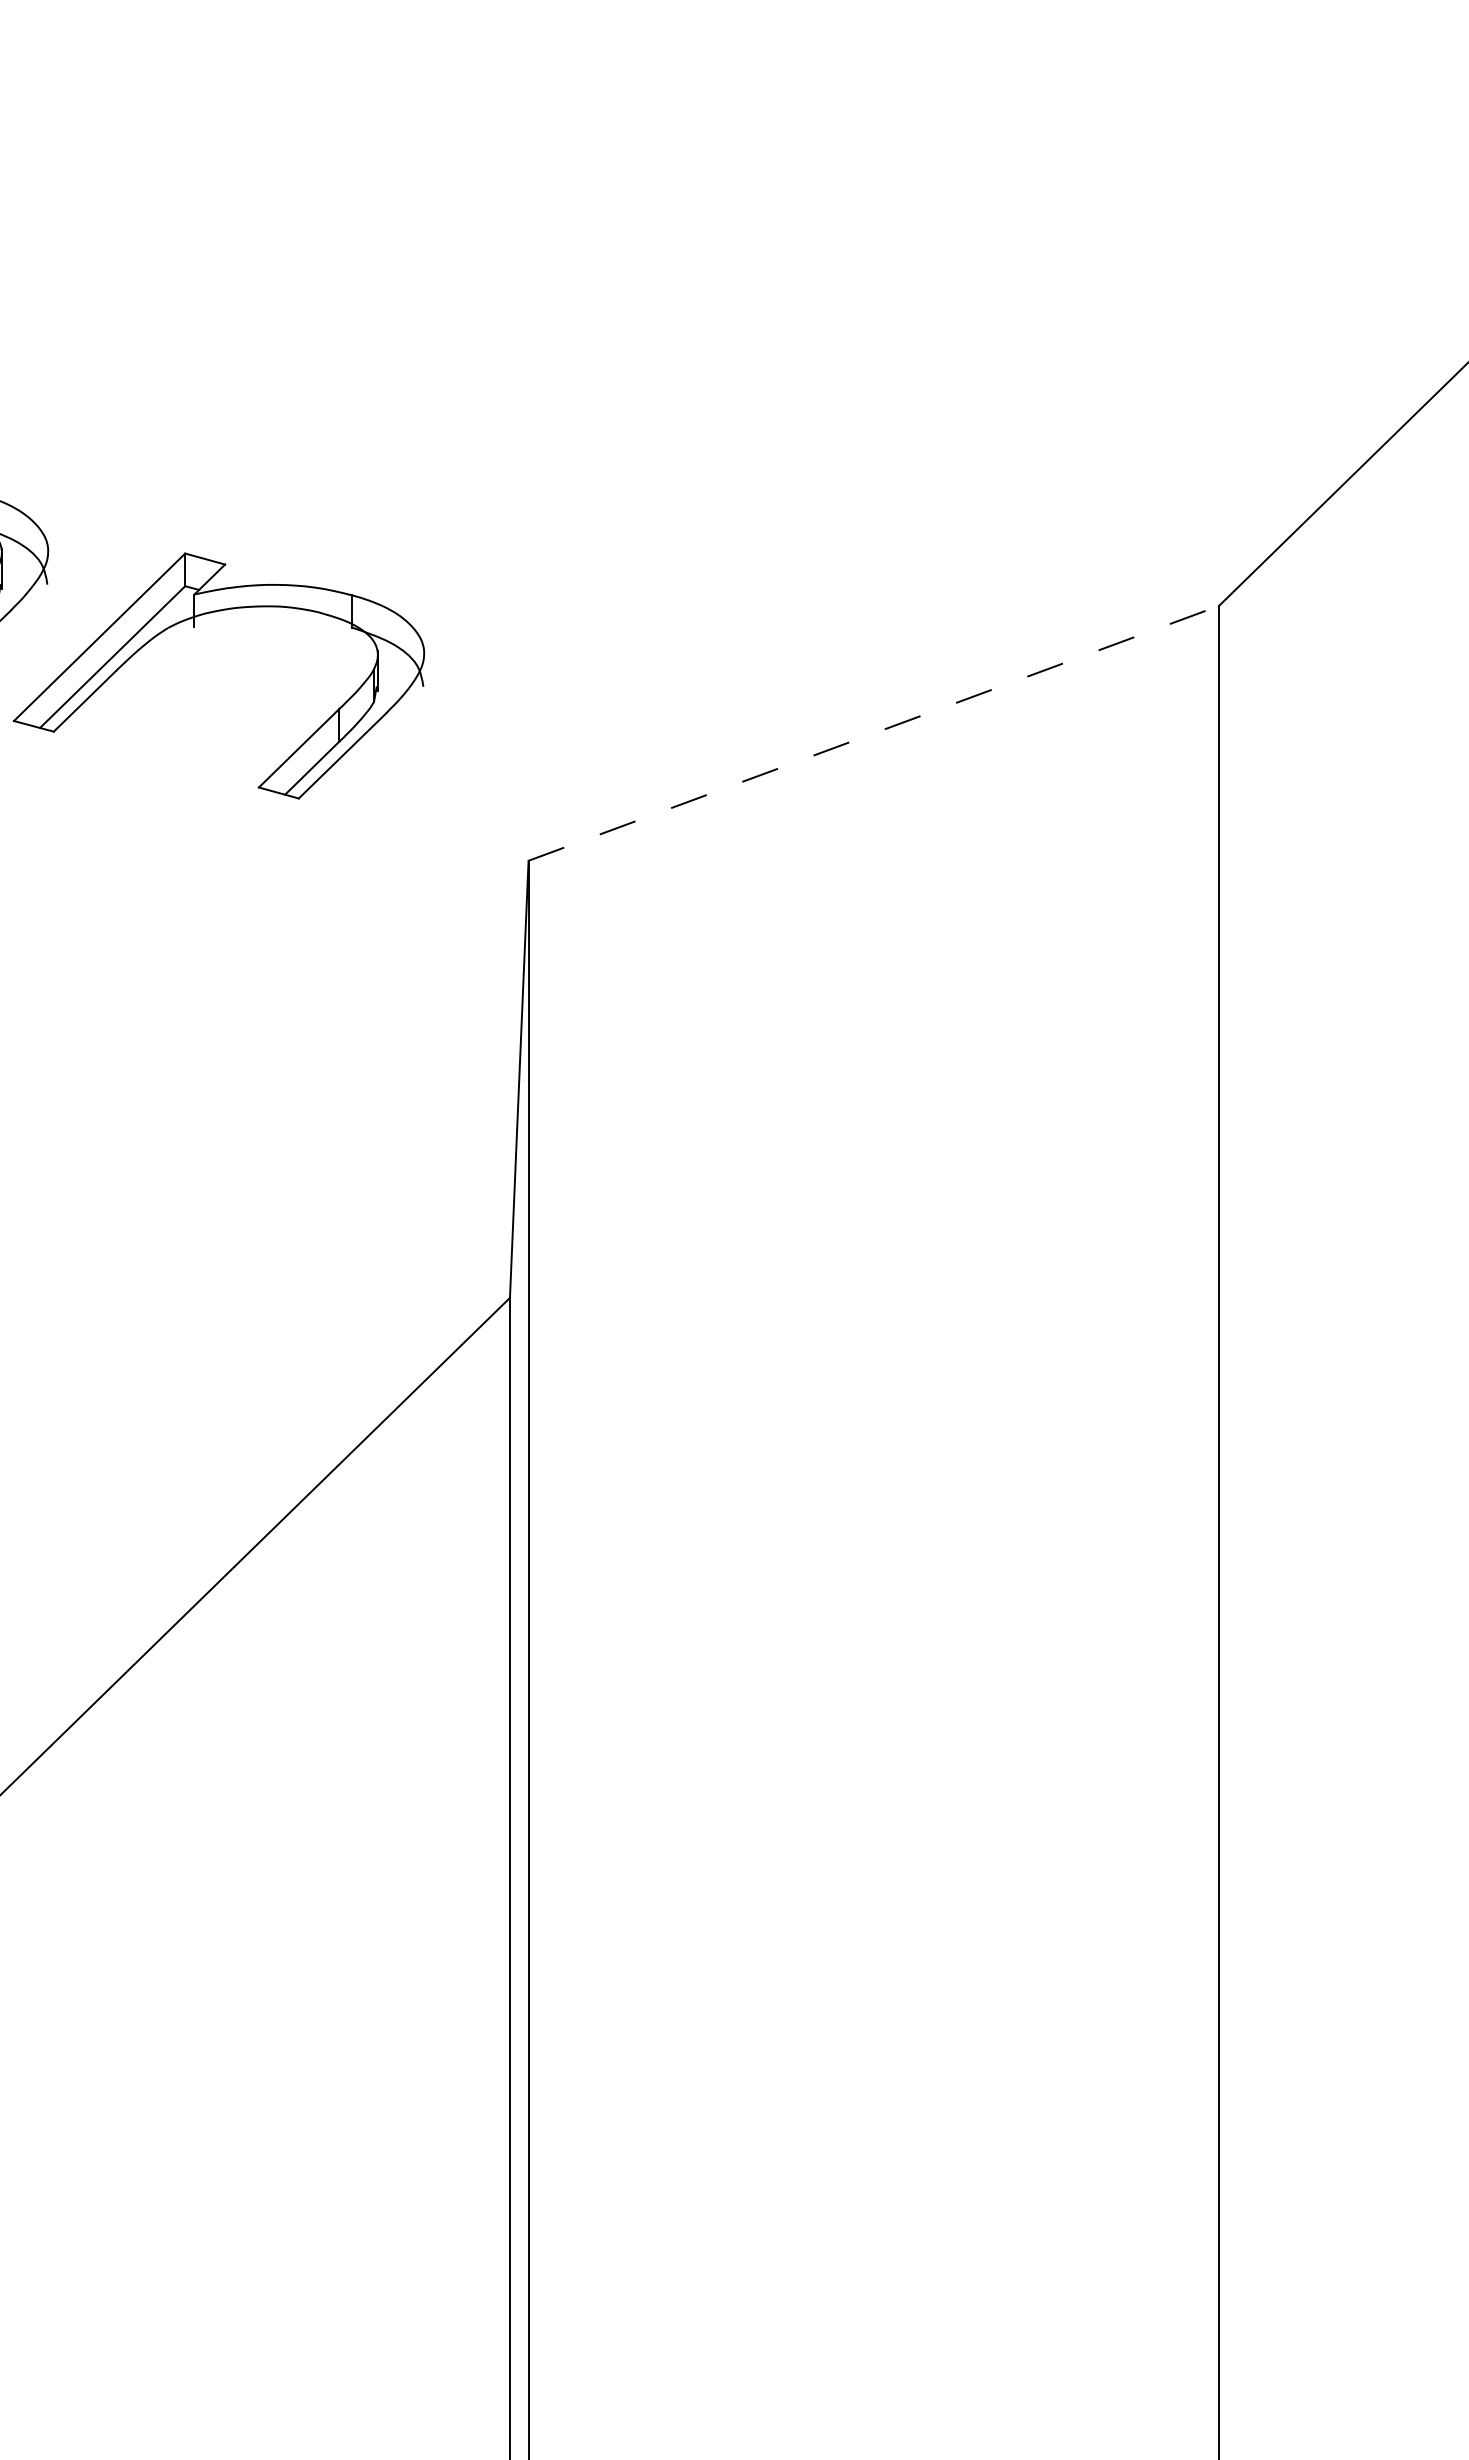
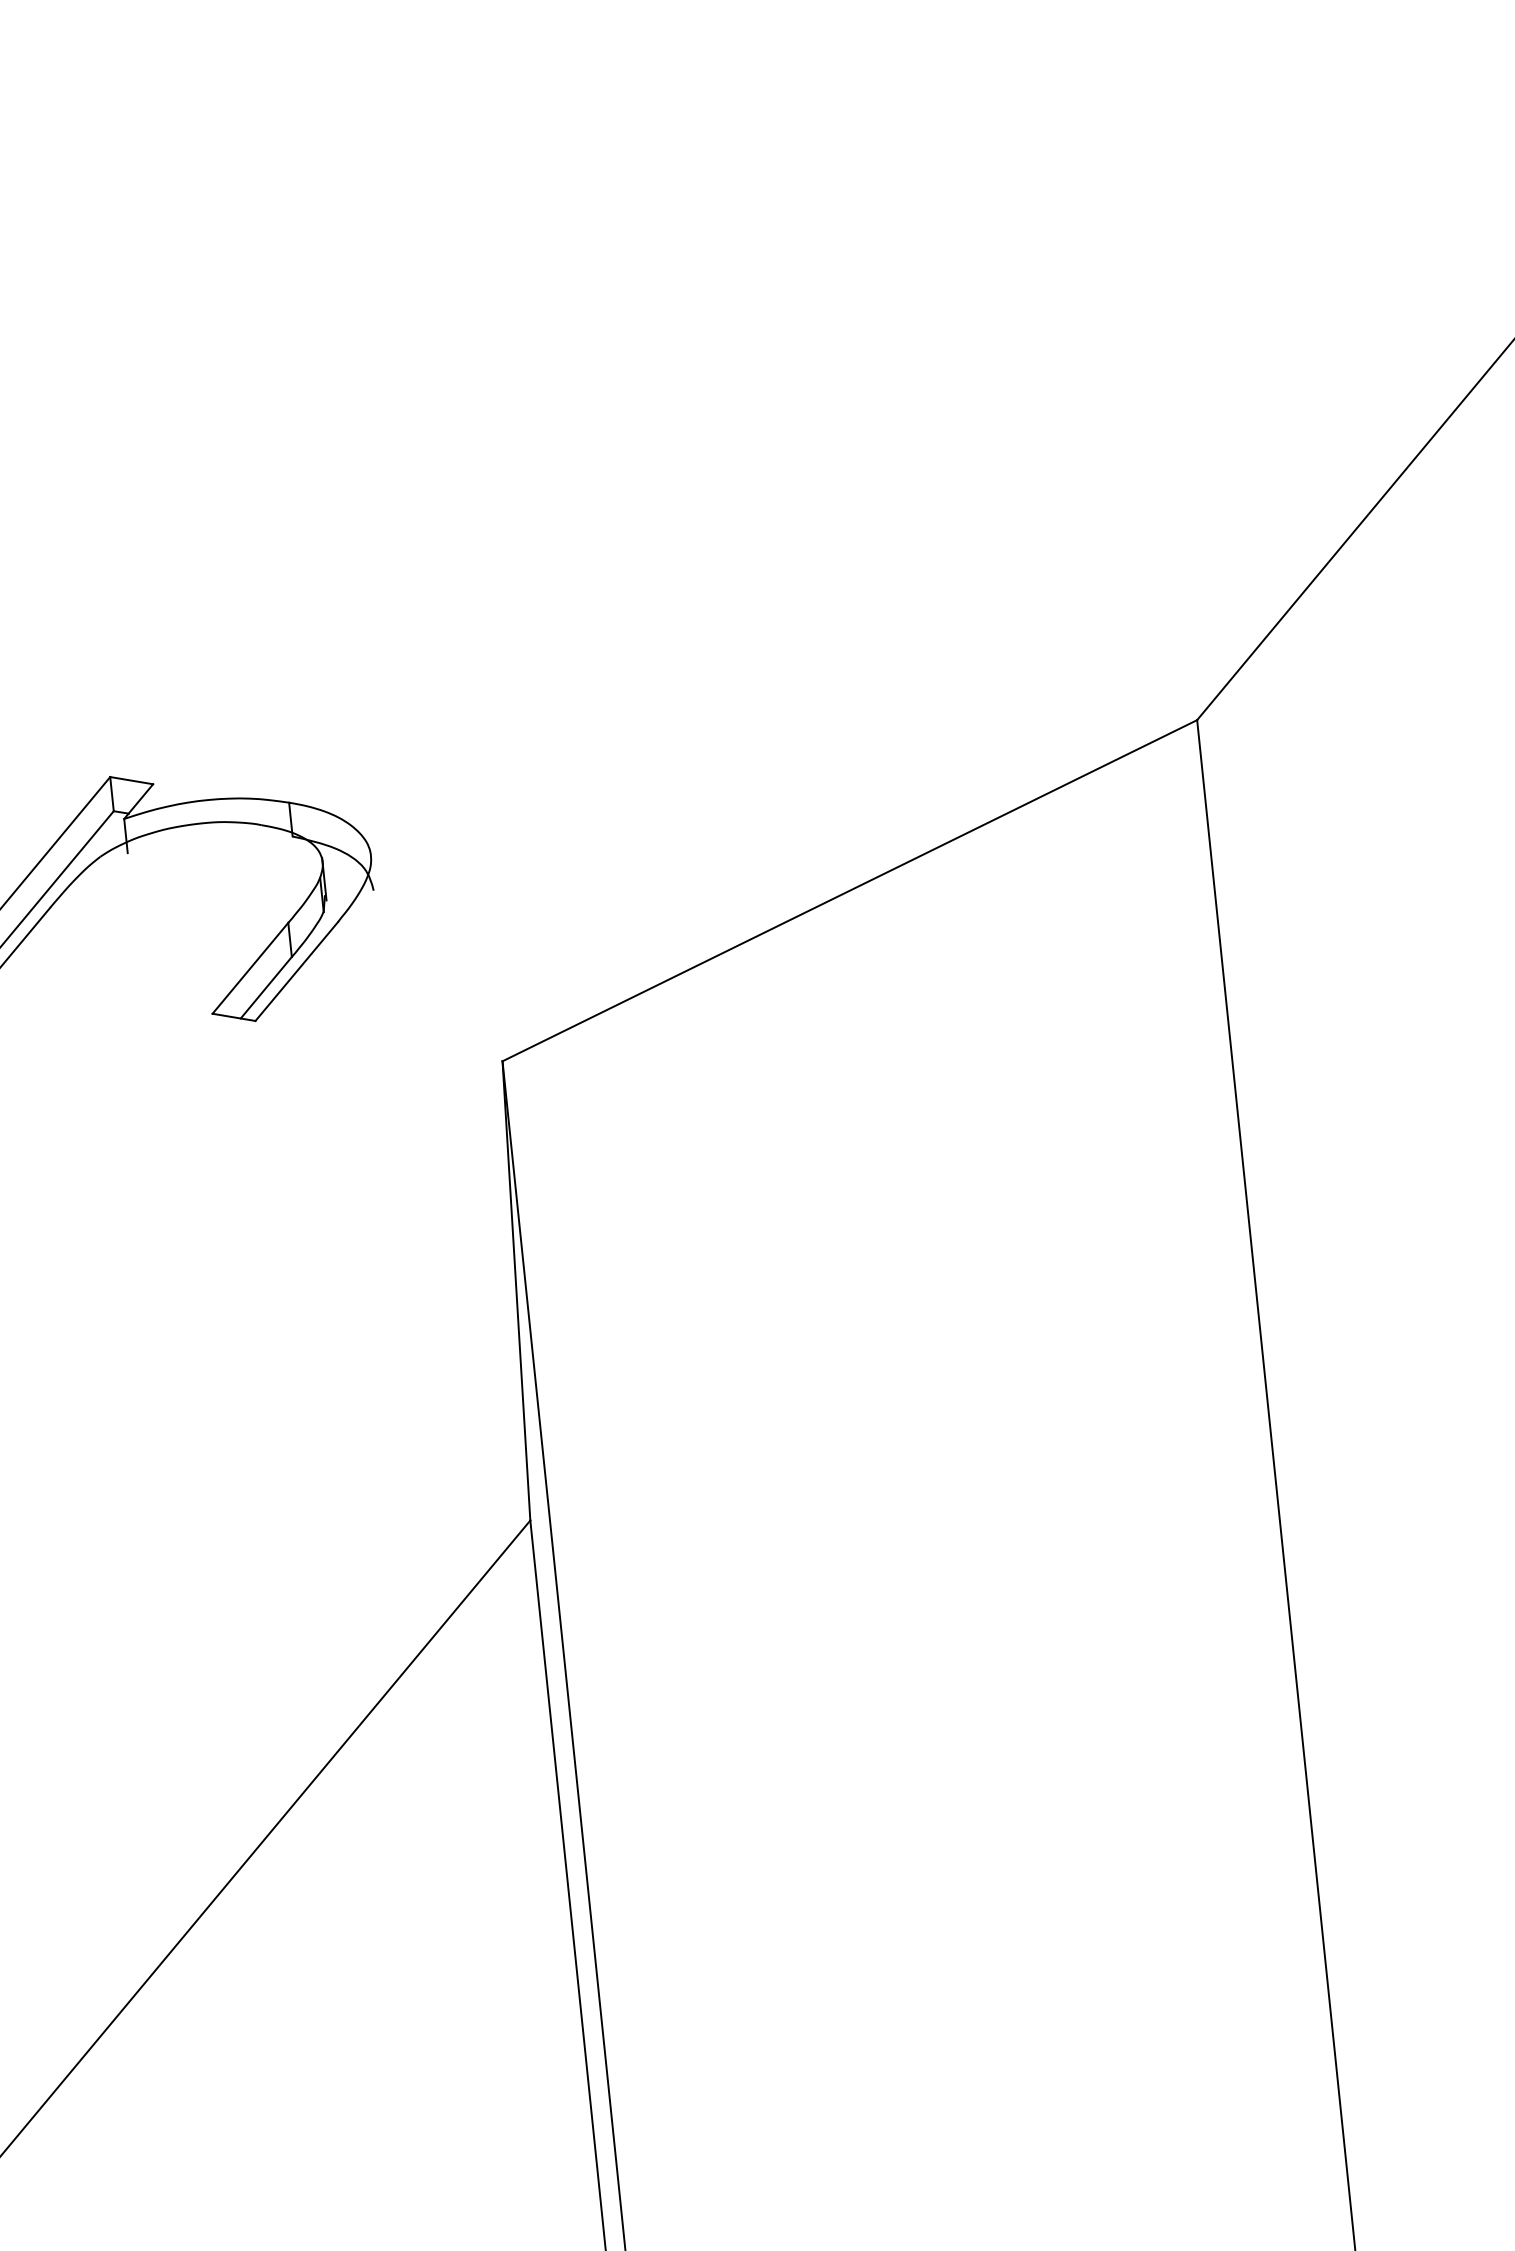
line: (873, 733) -> (849, 890), dashed -> solid

